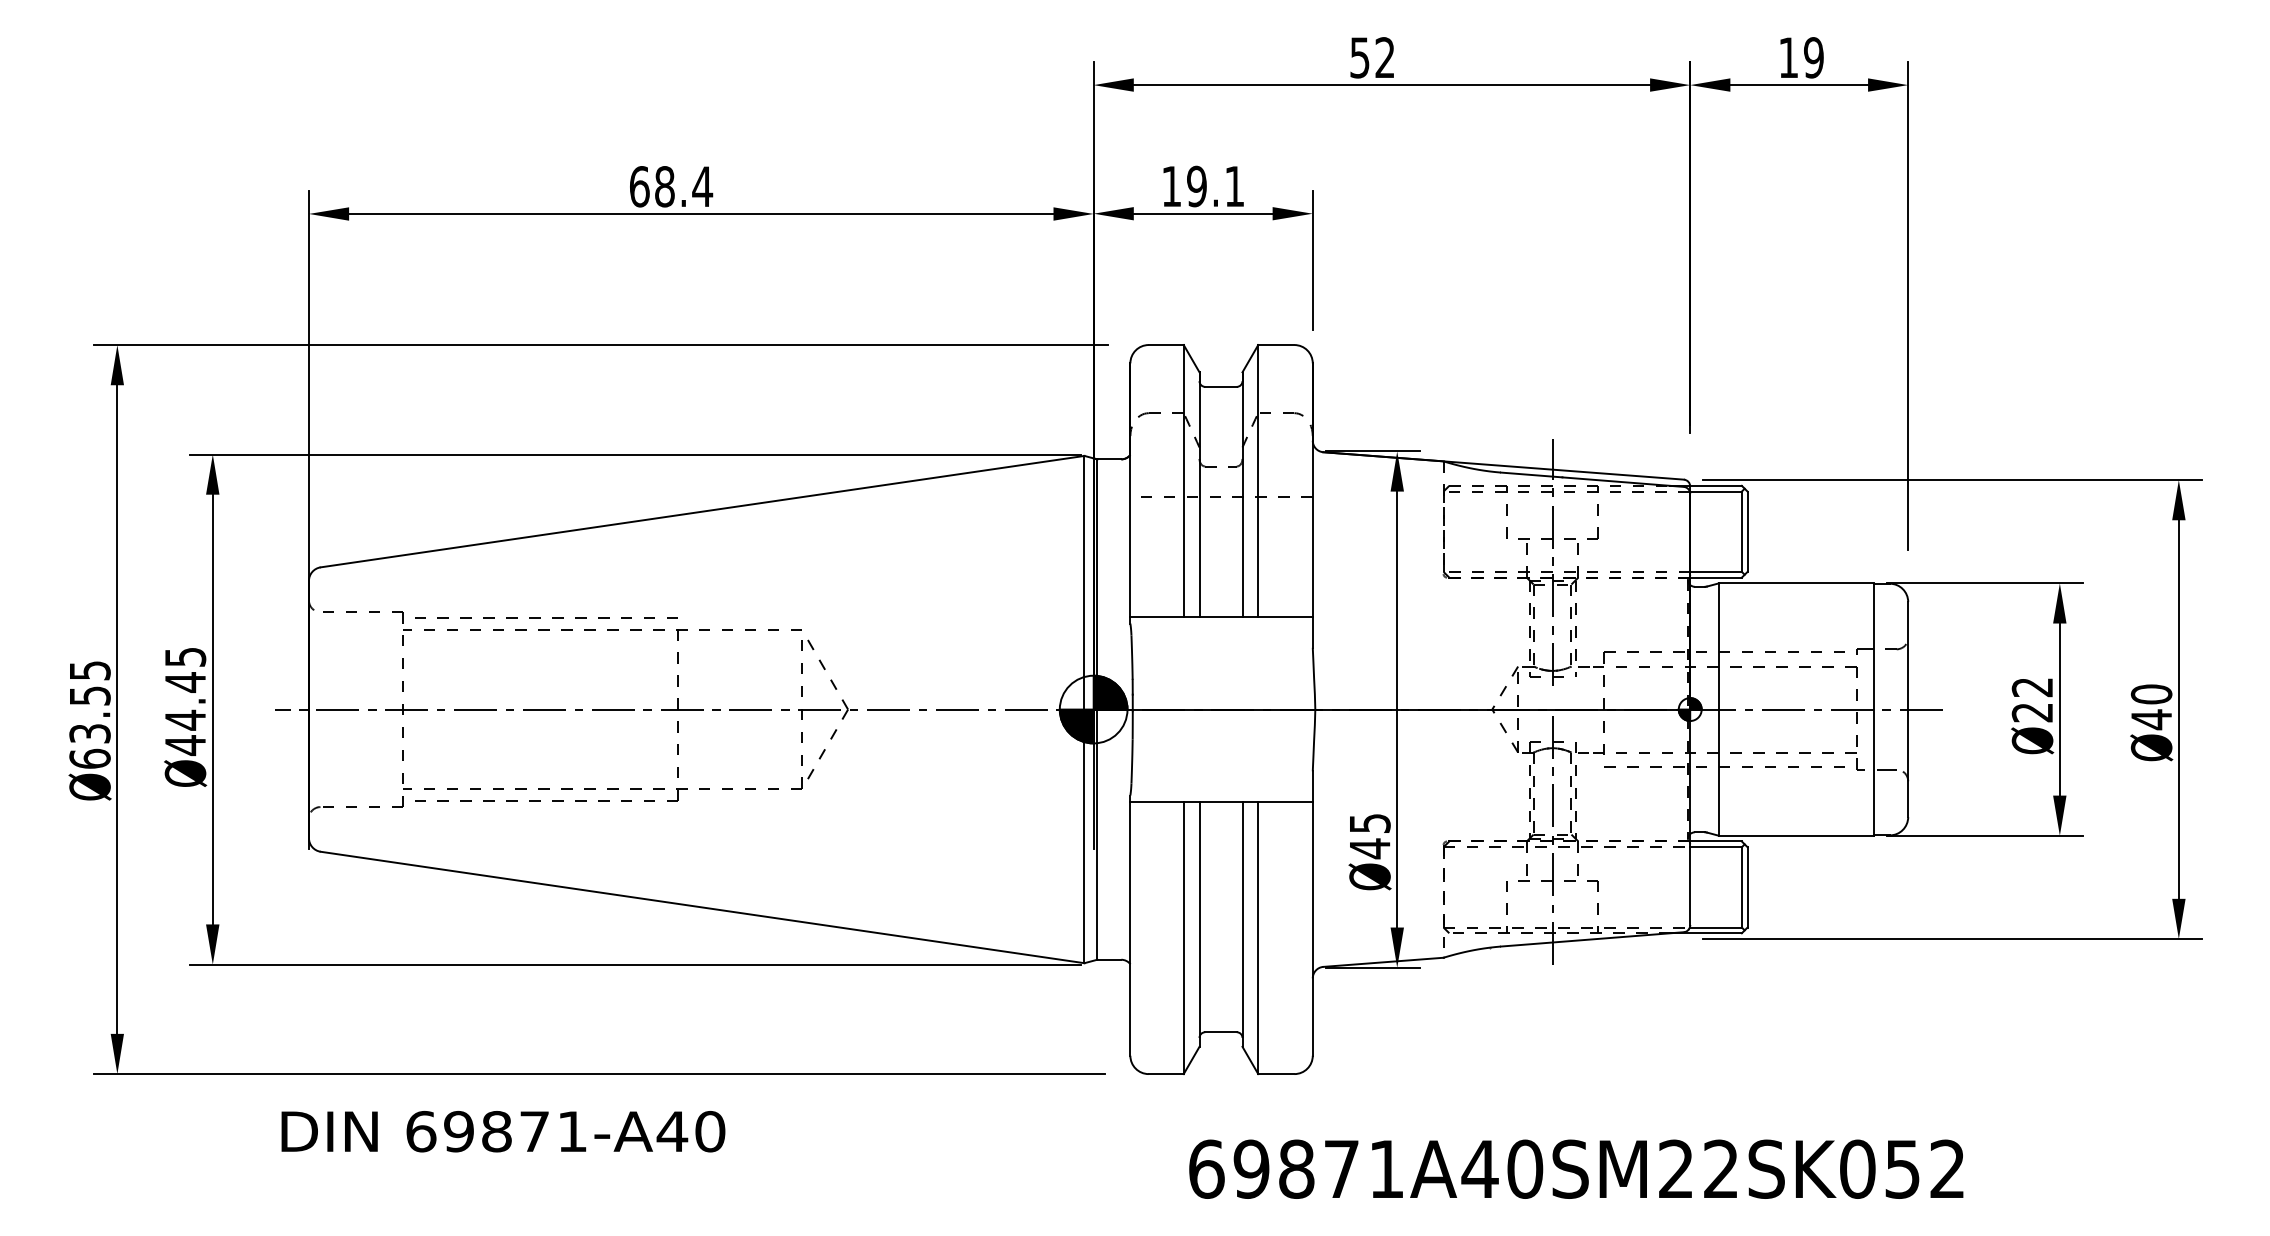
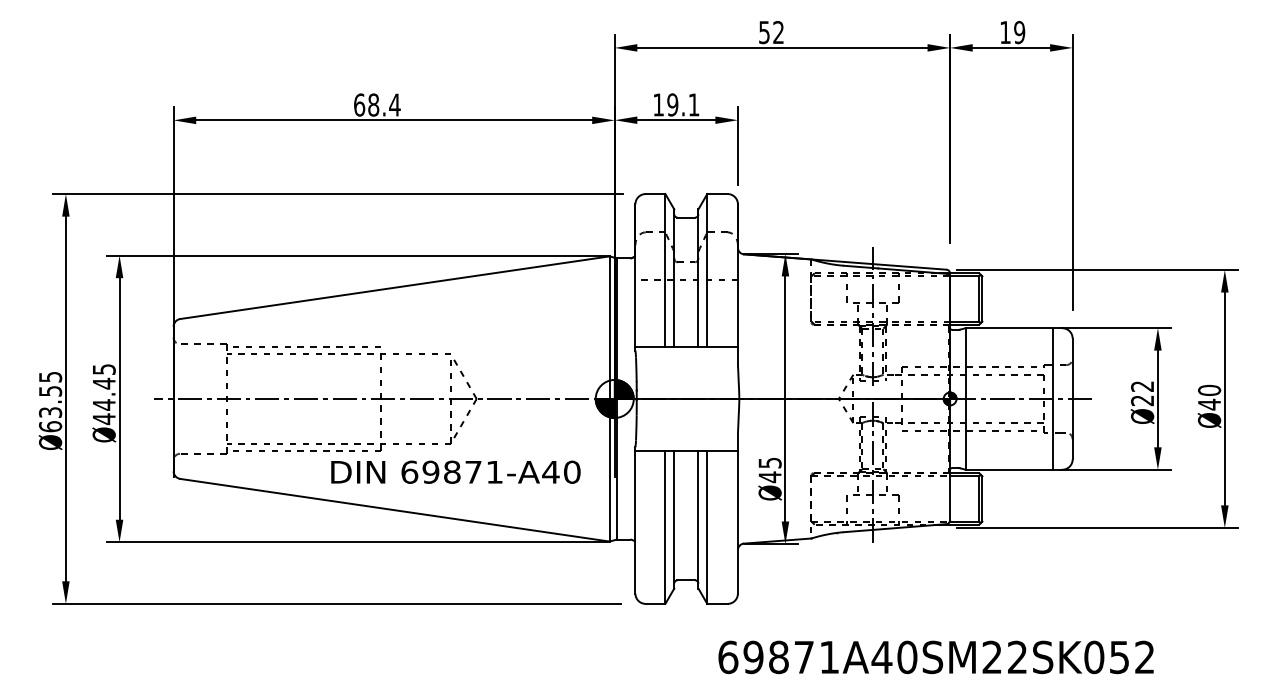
text: (502, 1130) -> (455, 471), moved
text: (1575, 1169) -> (935, 657), moved

